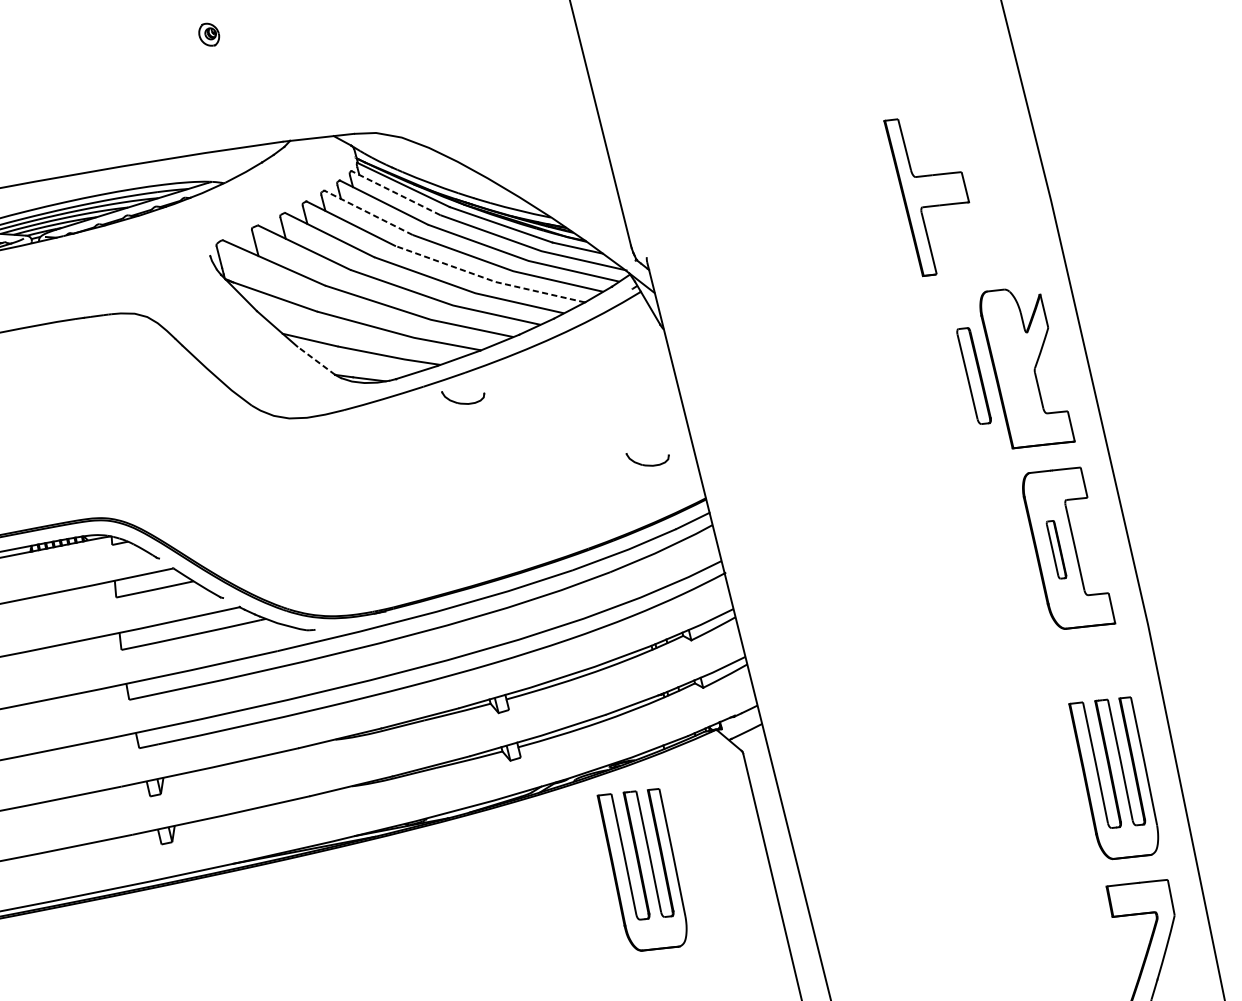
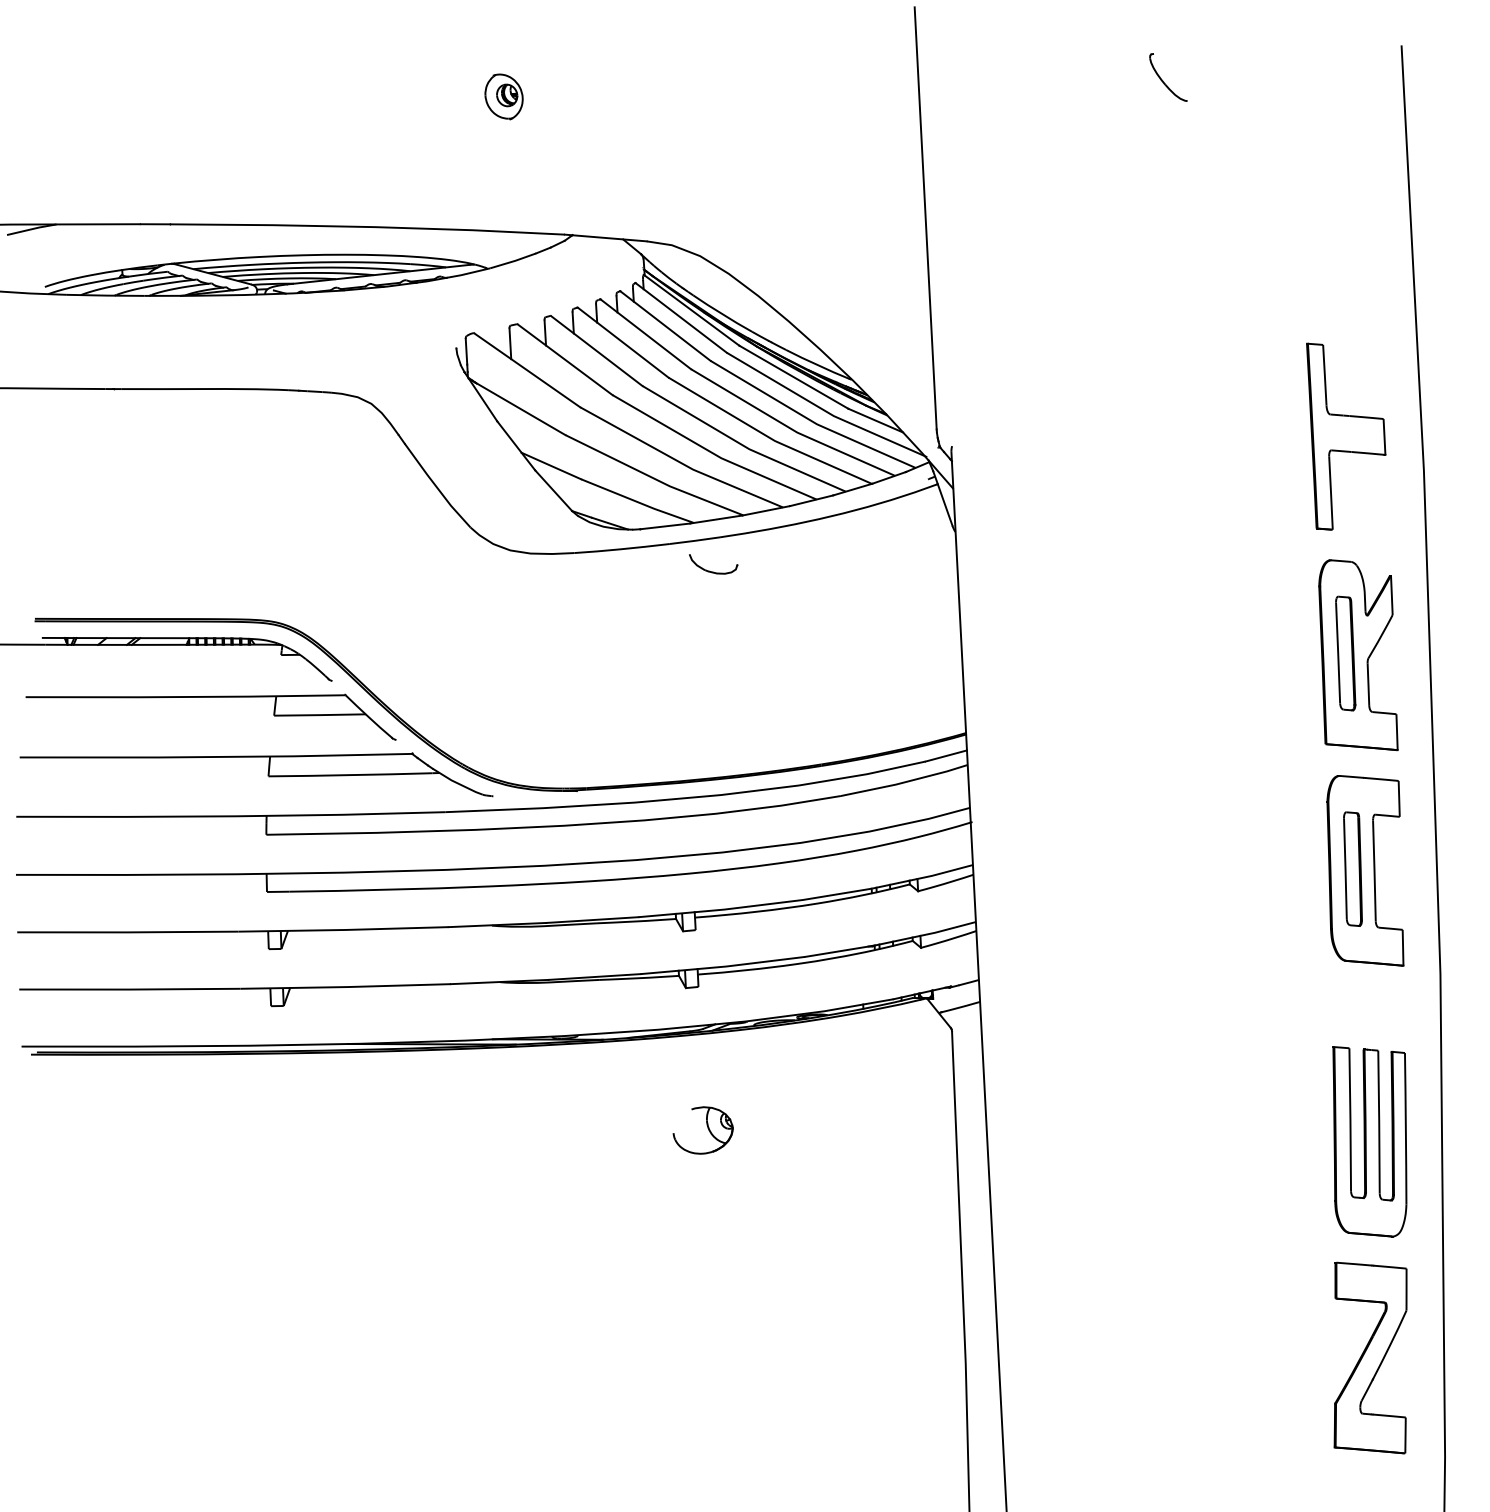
part: (208, 34) -> (503, 96), size x1.67
line: (395, 192) -> (680, 317), dashed -> solid
part: (933, 193) -> (1346, 436), moved
line: (368, 212) -> (645, 333), dashed -> solid
line: (489, 279) -> (768, 436), dashed -> solid
line: (316, 360) -> (553, 490), dashed -> solid
part: (973, 376) -> (1345, 653), moved
part: (649, 464) -> (909, 682), removed
part: (1056, 549) -> (1352, 868), size x1.67
part: (643, 869) -> (813, 1141), removed
part: (547, 878) -> (702, 1130), added

